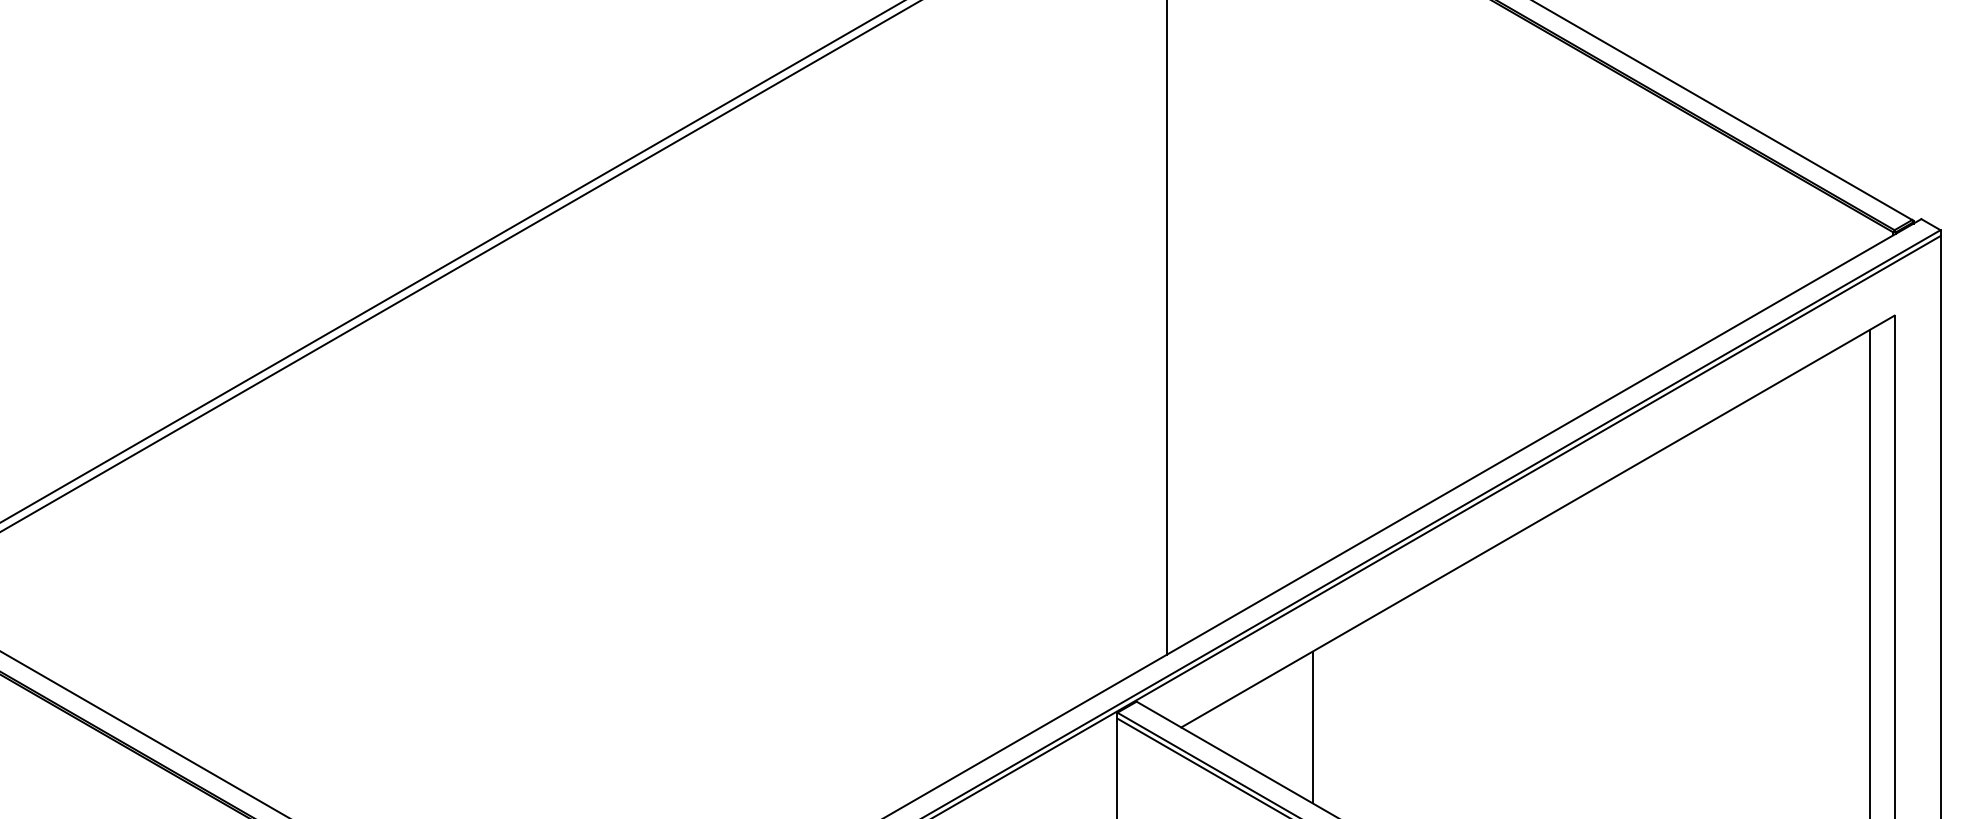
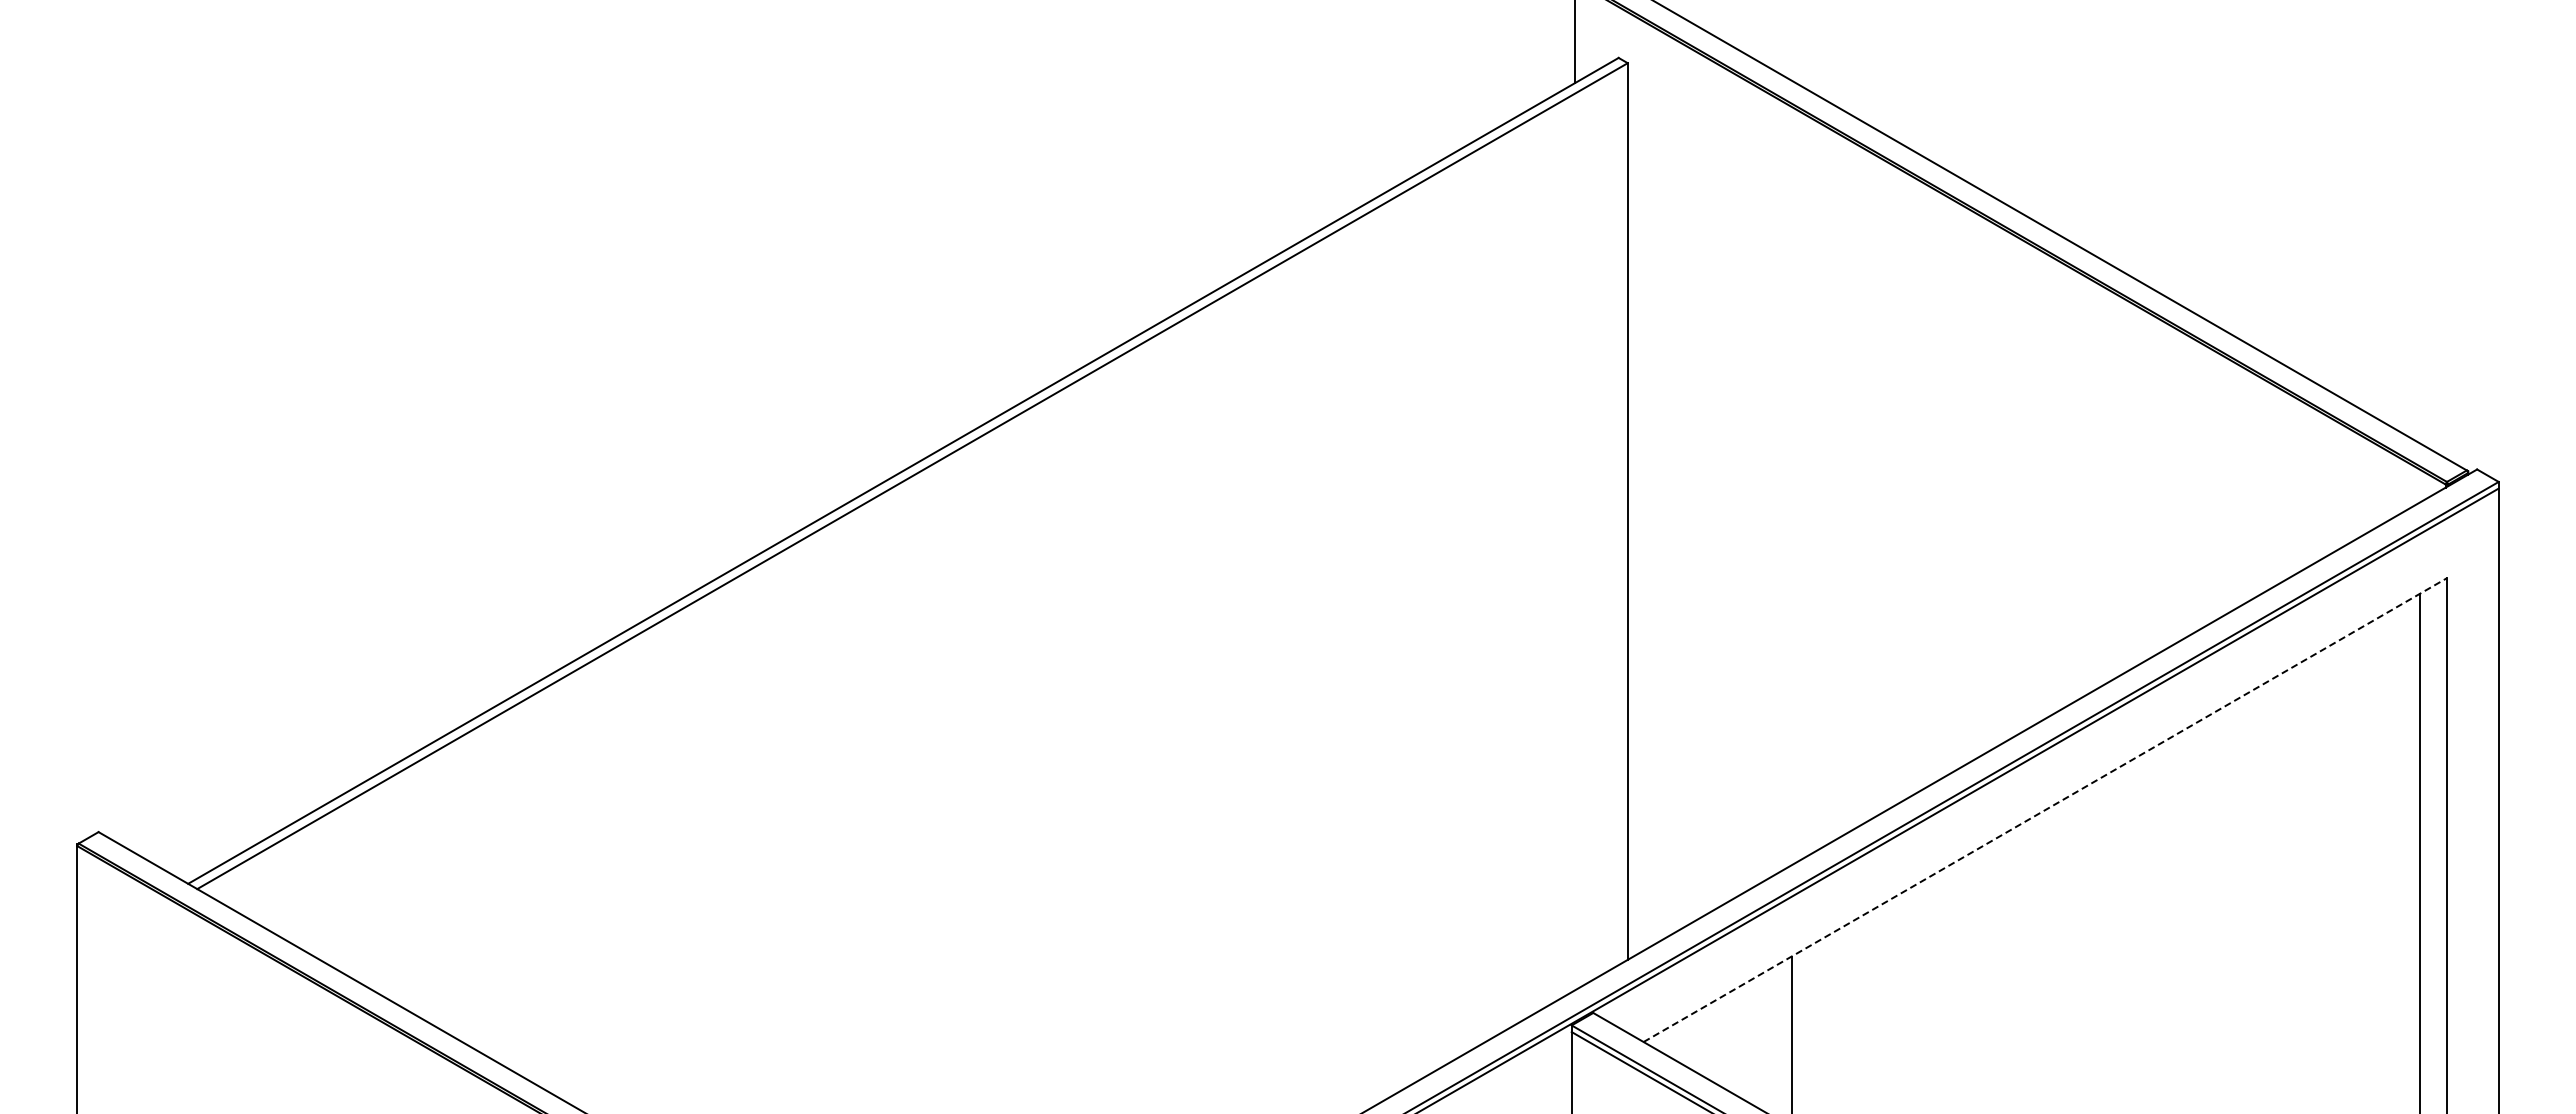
line: (1538, 521) -> (2045, 810), solid -> dashed

